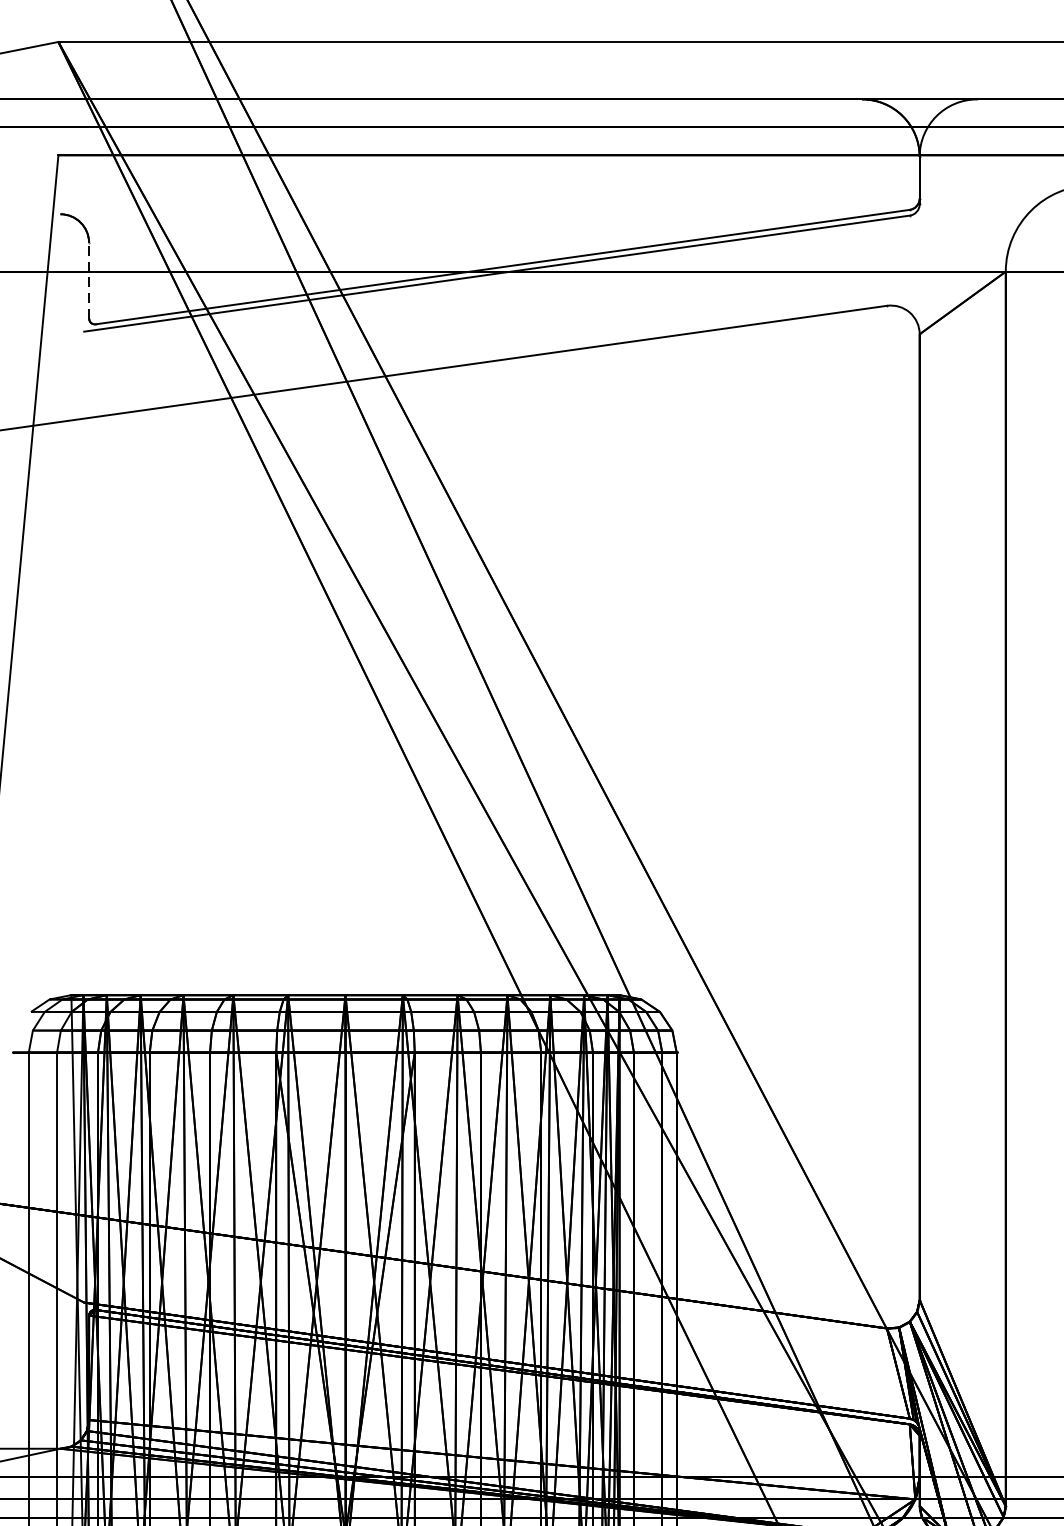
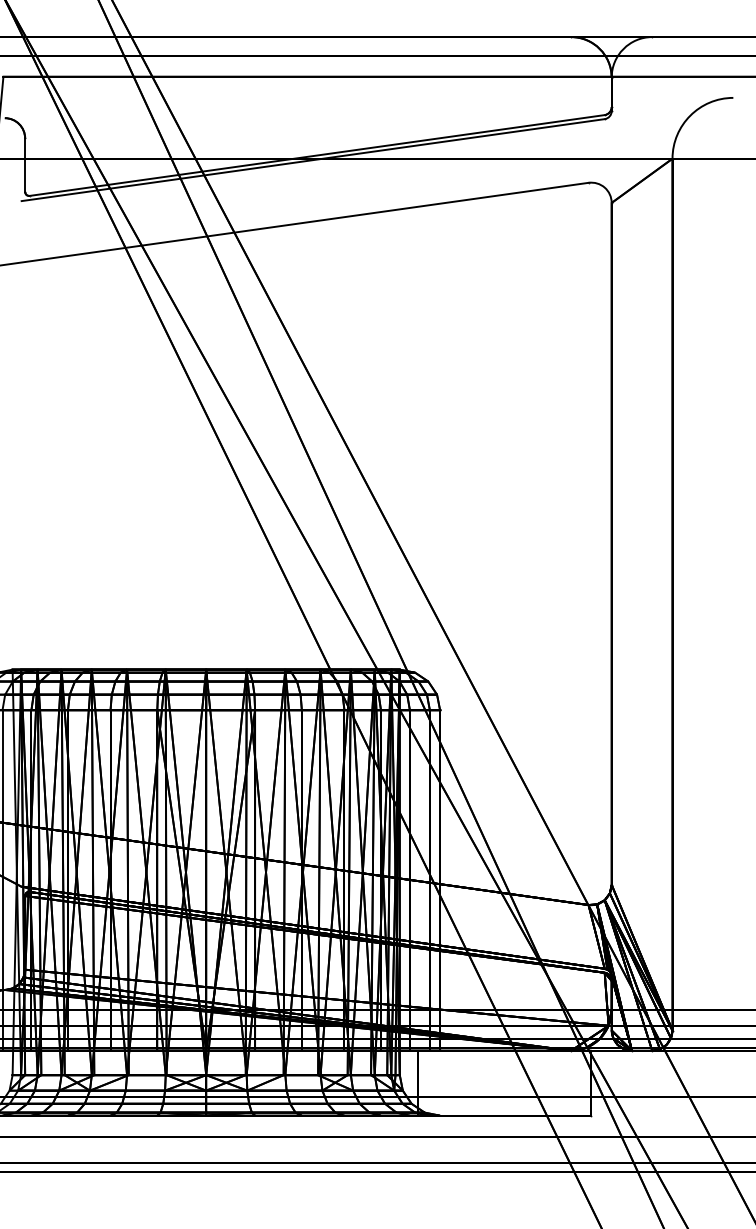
line: (89, 281) -> (25, 165), dashed -> solid

